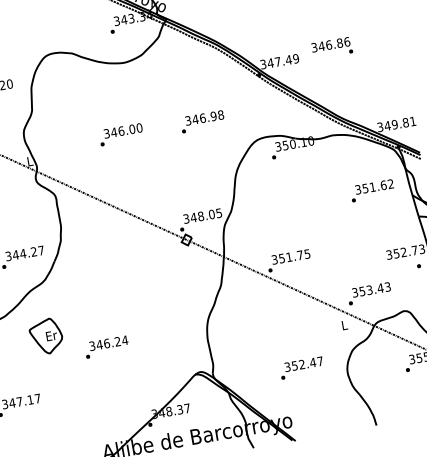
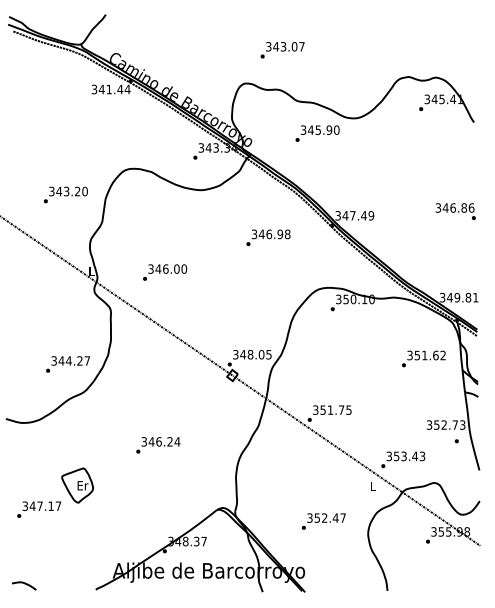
text: (331, 48) -> (455, 211), moved
text: (202, 121) -> (268, 237), moved
text: (121, 134) -> (165, 272), moved
part: (46, 336) -> (77, 485), moved
text: (107, 347) -> (158, 445), moved

